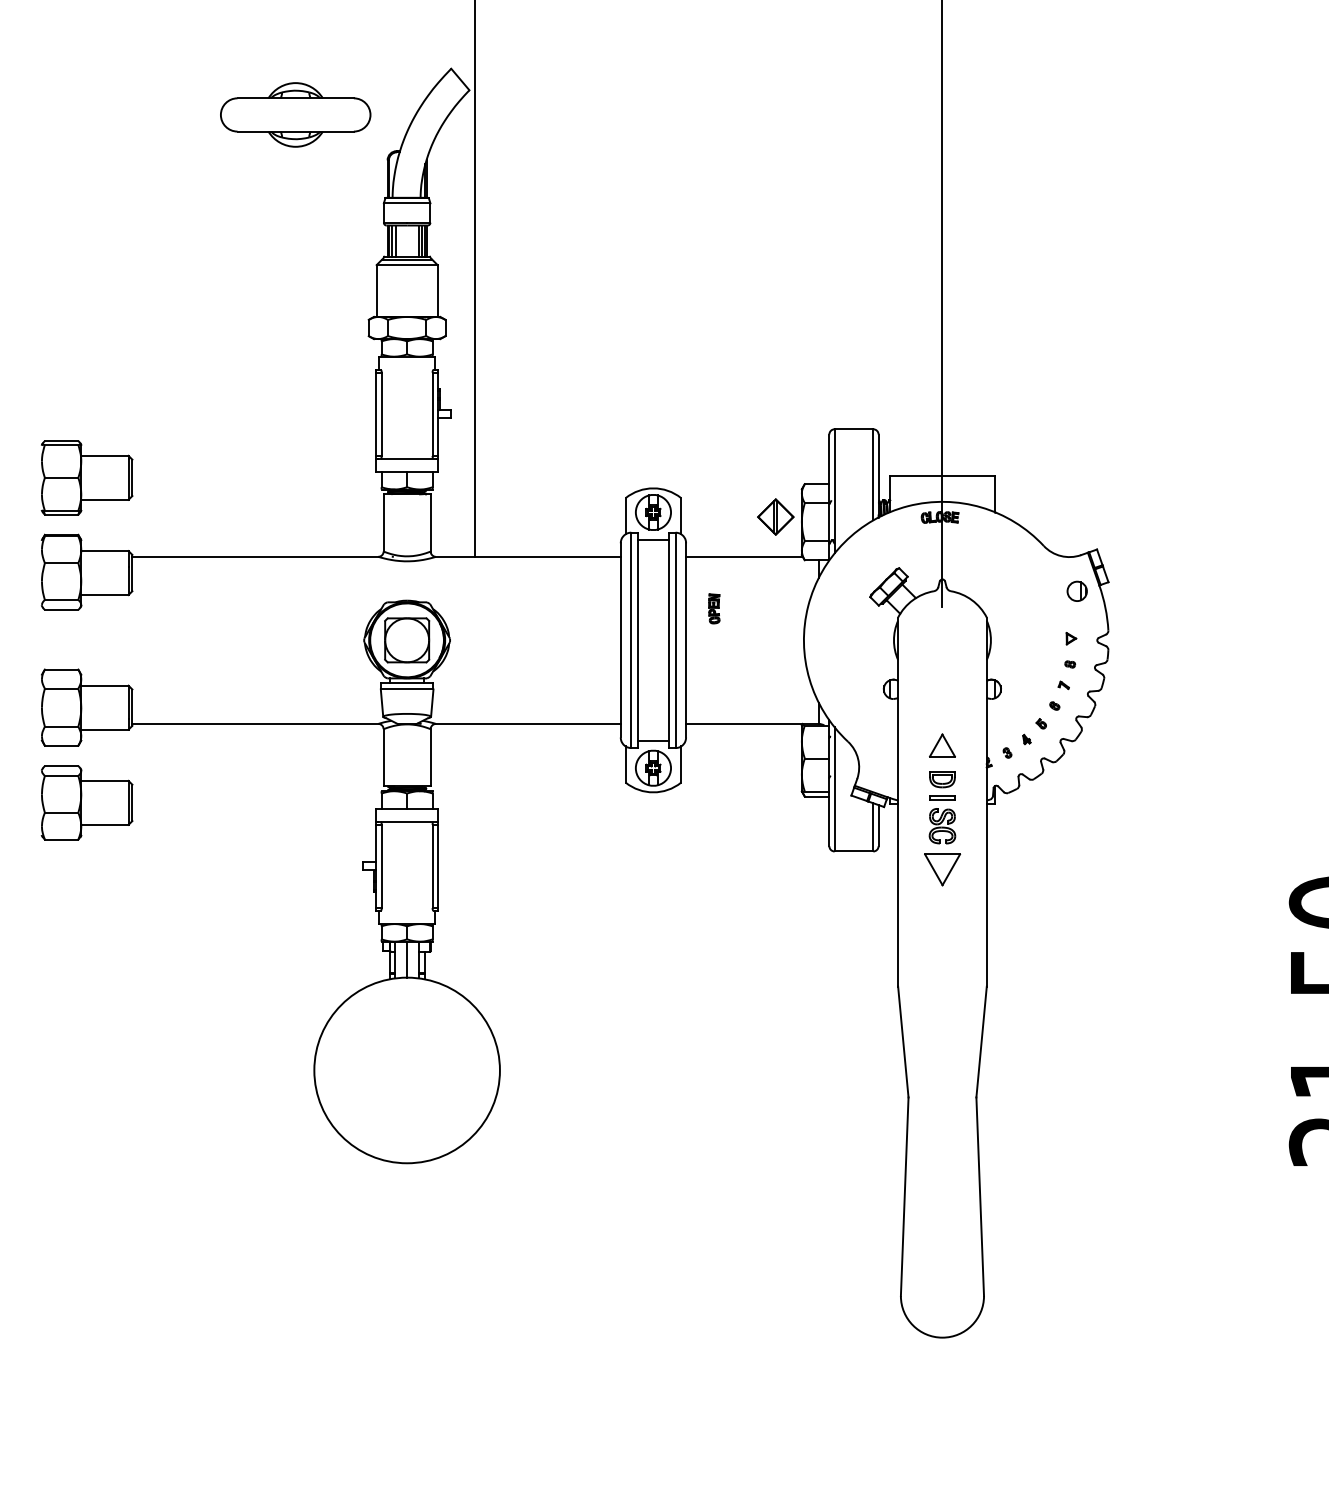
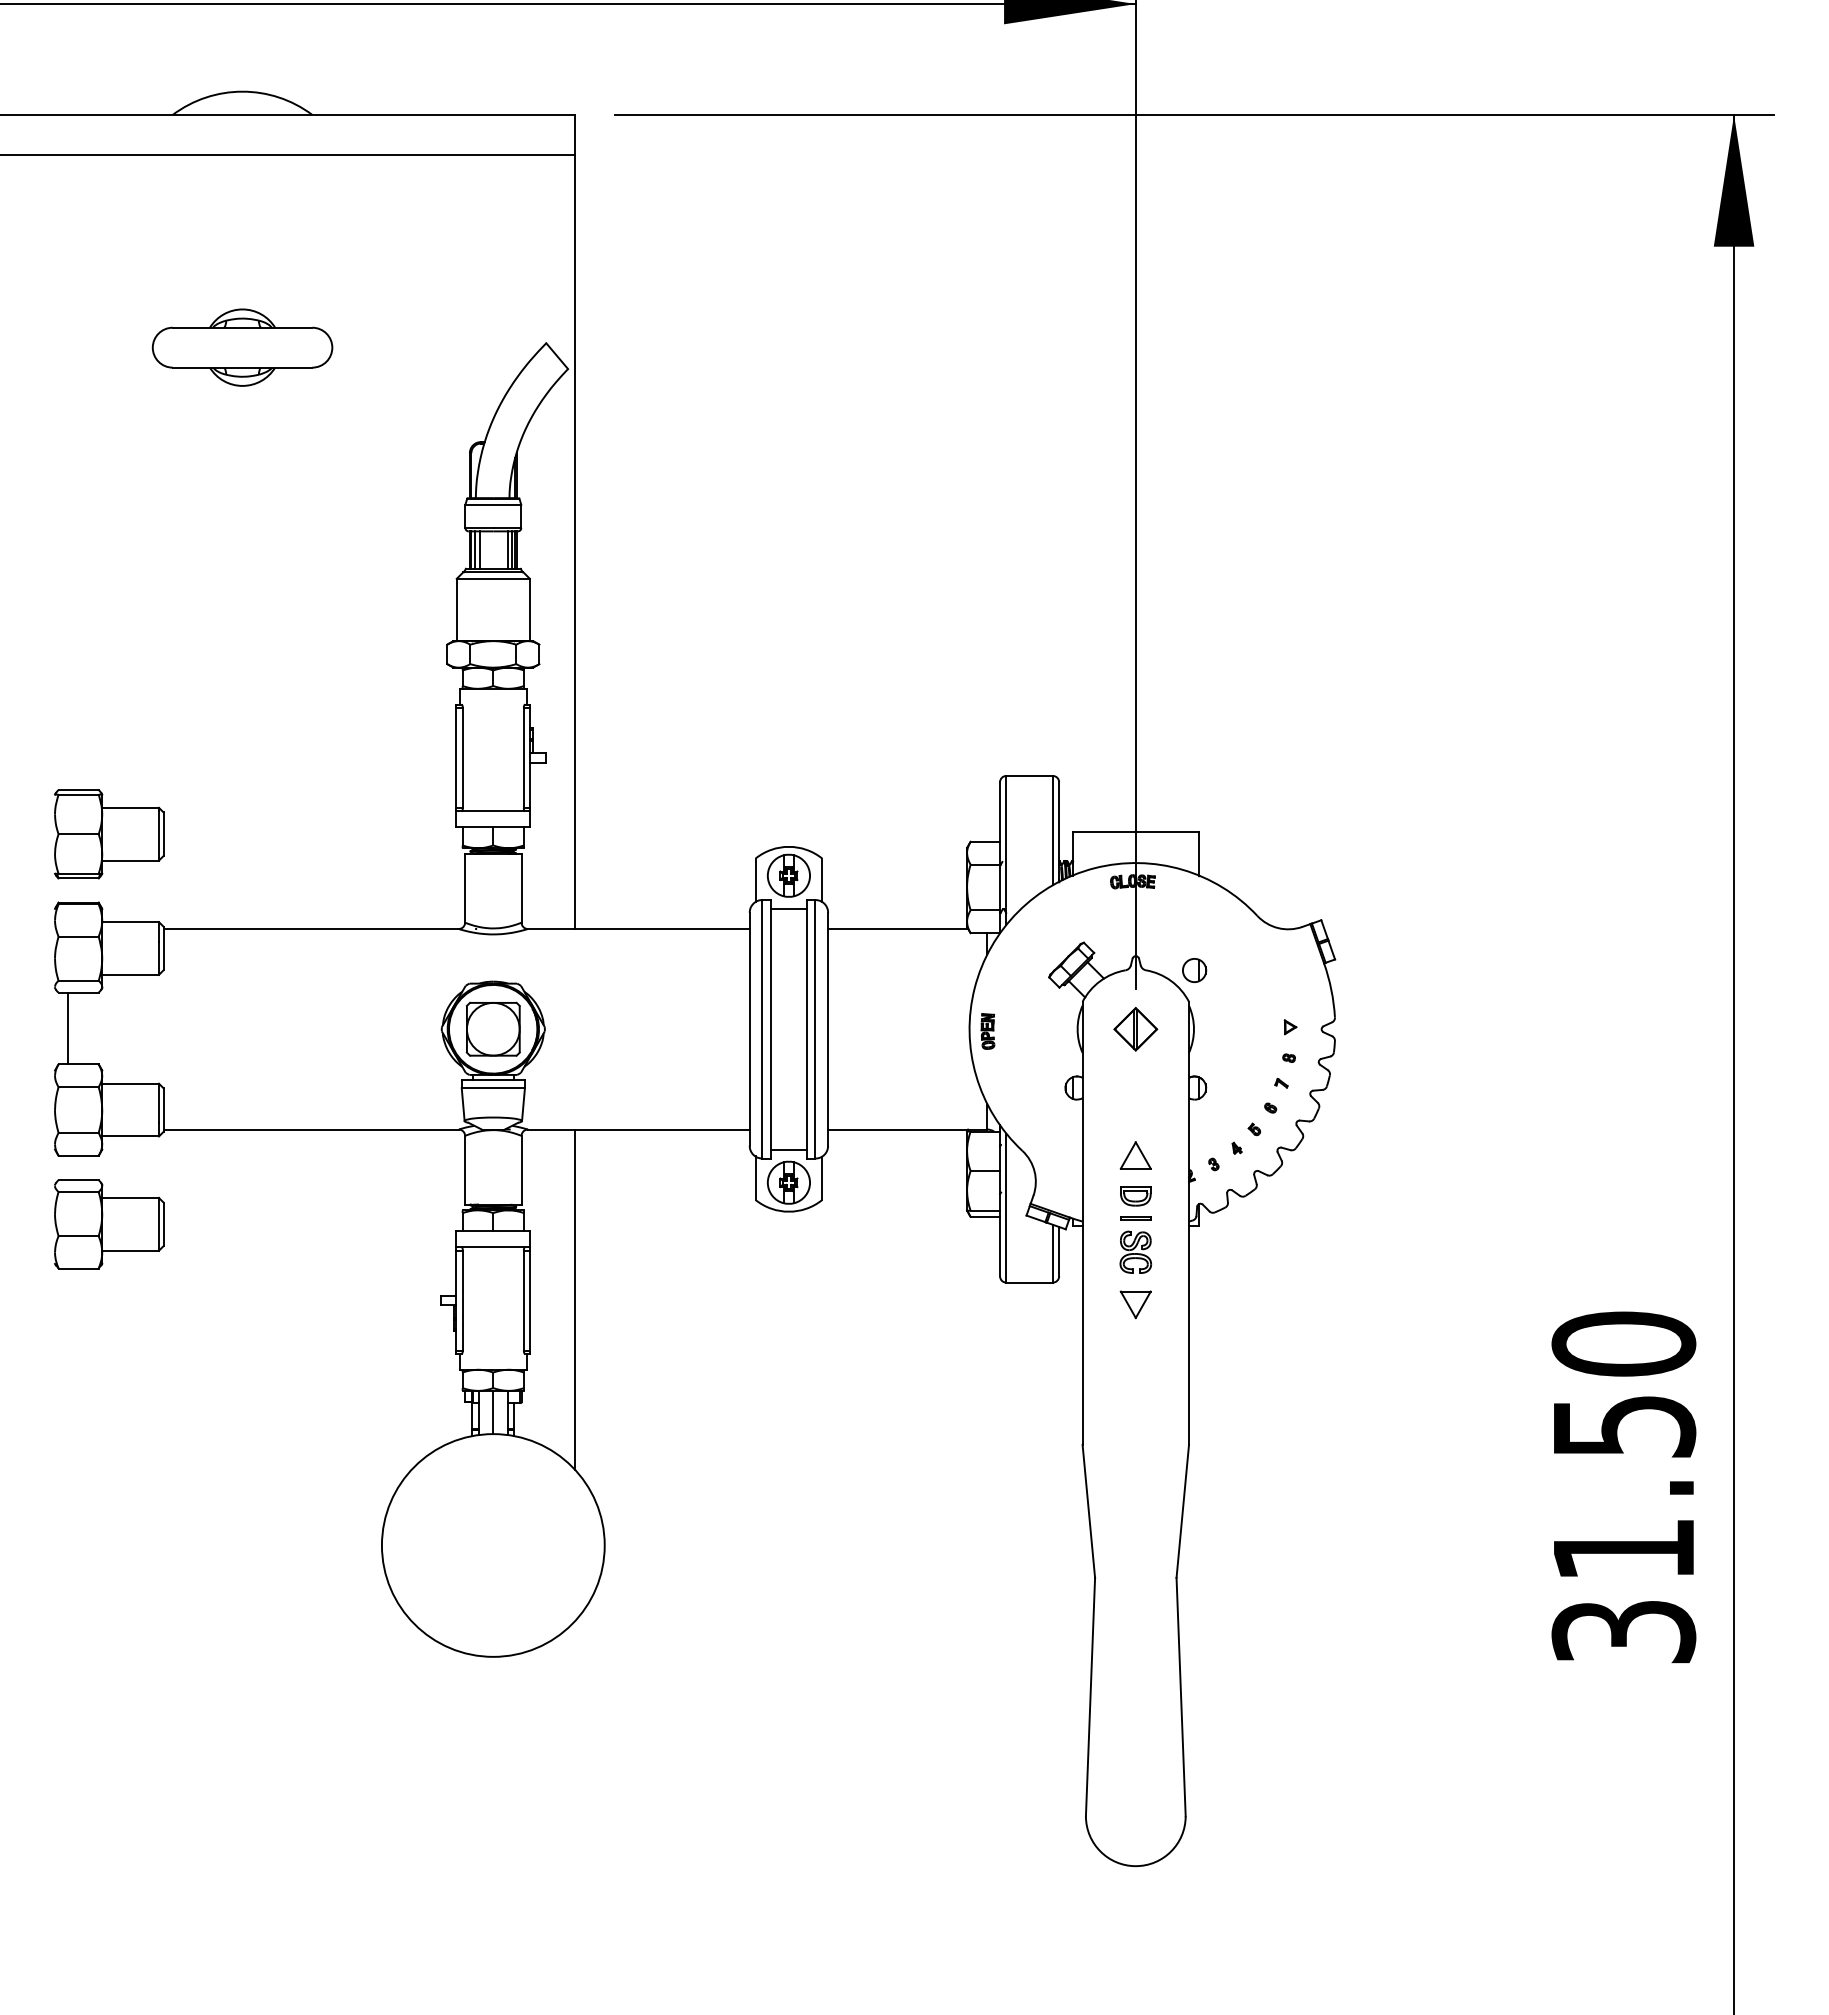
part: (295, 114) -> (242, 347), moved
part: (775, 517) -> (1135, 1029), moved
part: (1077, 591) -> (1194, 970), moved
part: (713, 608) -> (987, 1031), moved
line: (52, 639) -> (67, 1028), added
line: (475, 865) -> (575, 1299), added
part: (942, 869) -> (1135, 1304), size x0.71

